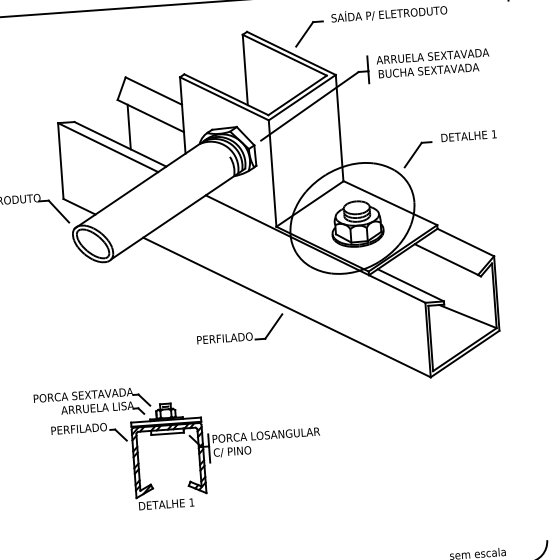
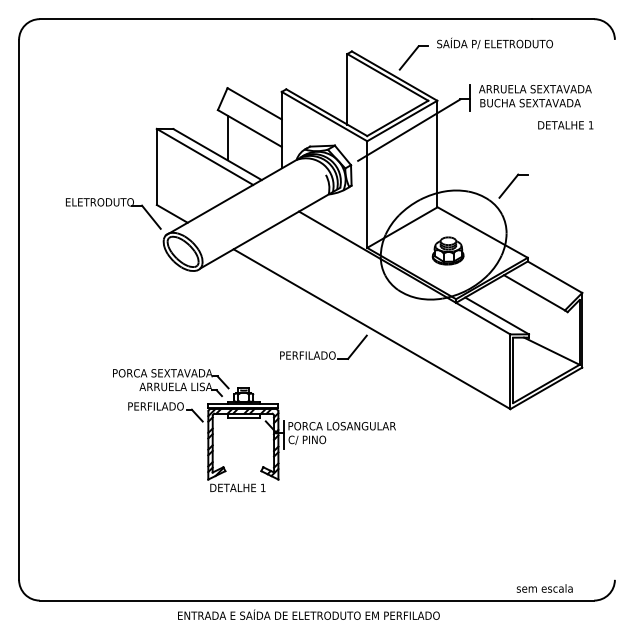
text: (468, 136) -> (565, 125), moved
part: (356, 223) -> (447, 250), size x0.6
part: (178, 433) -> (254, 418), moved

